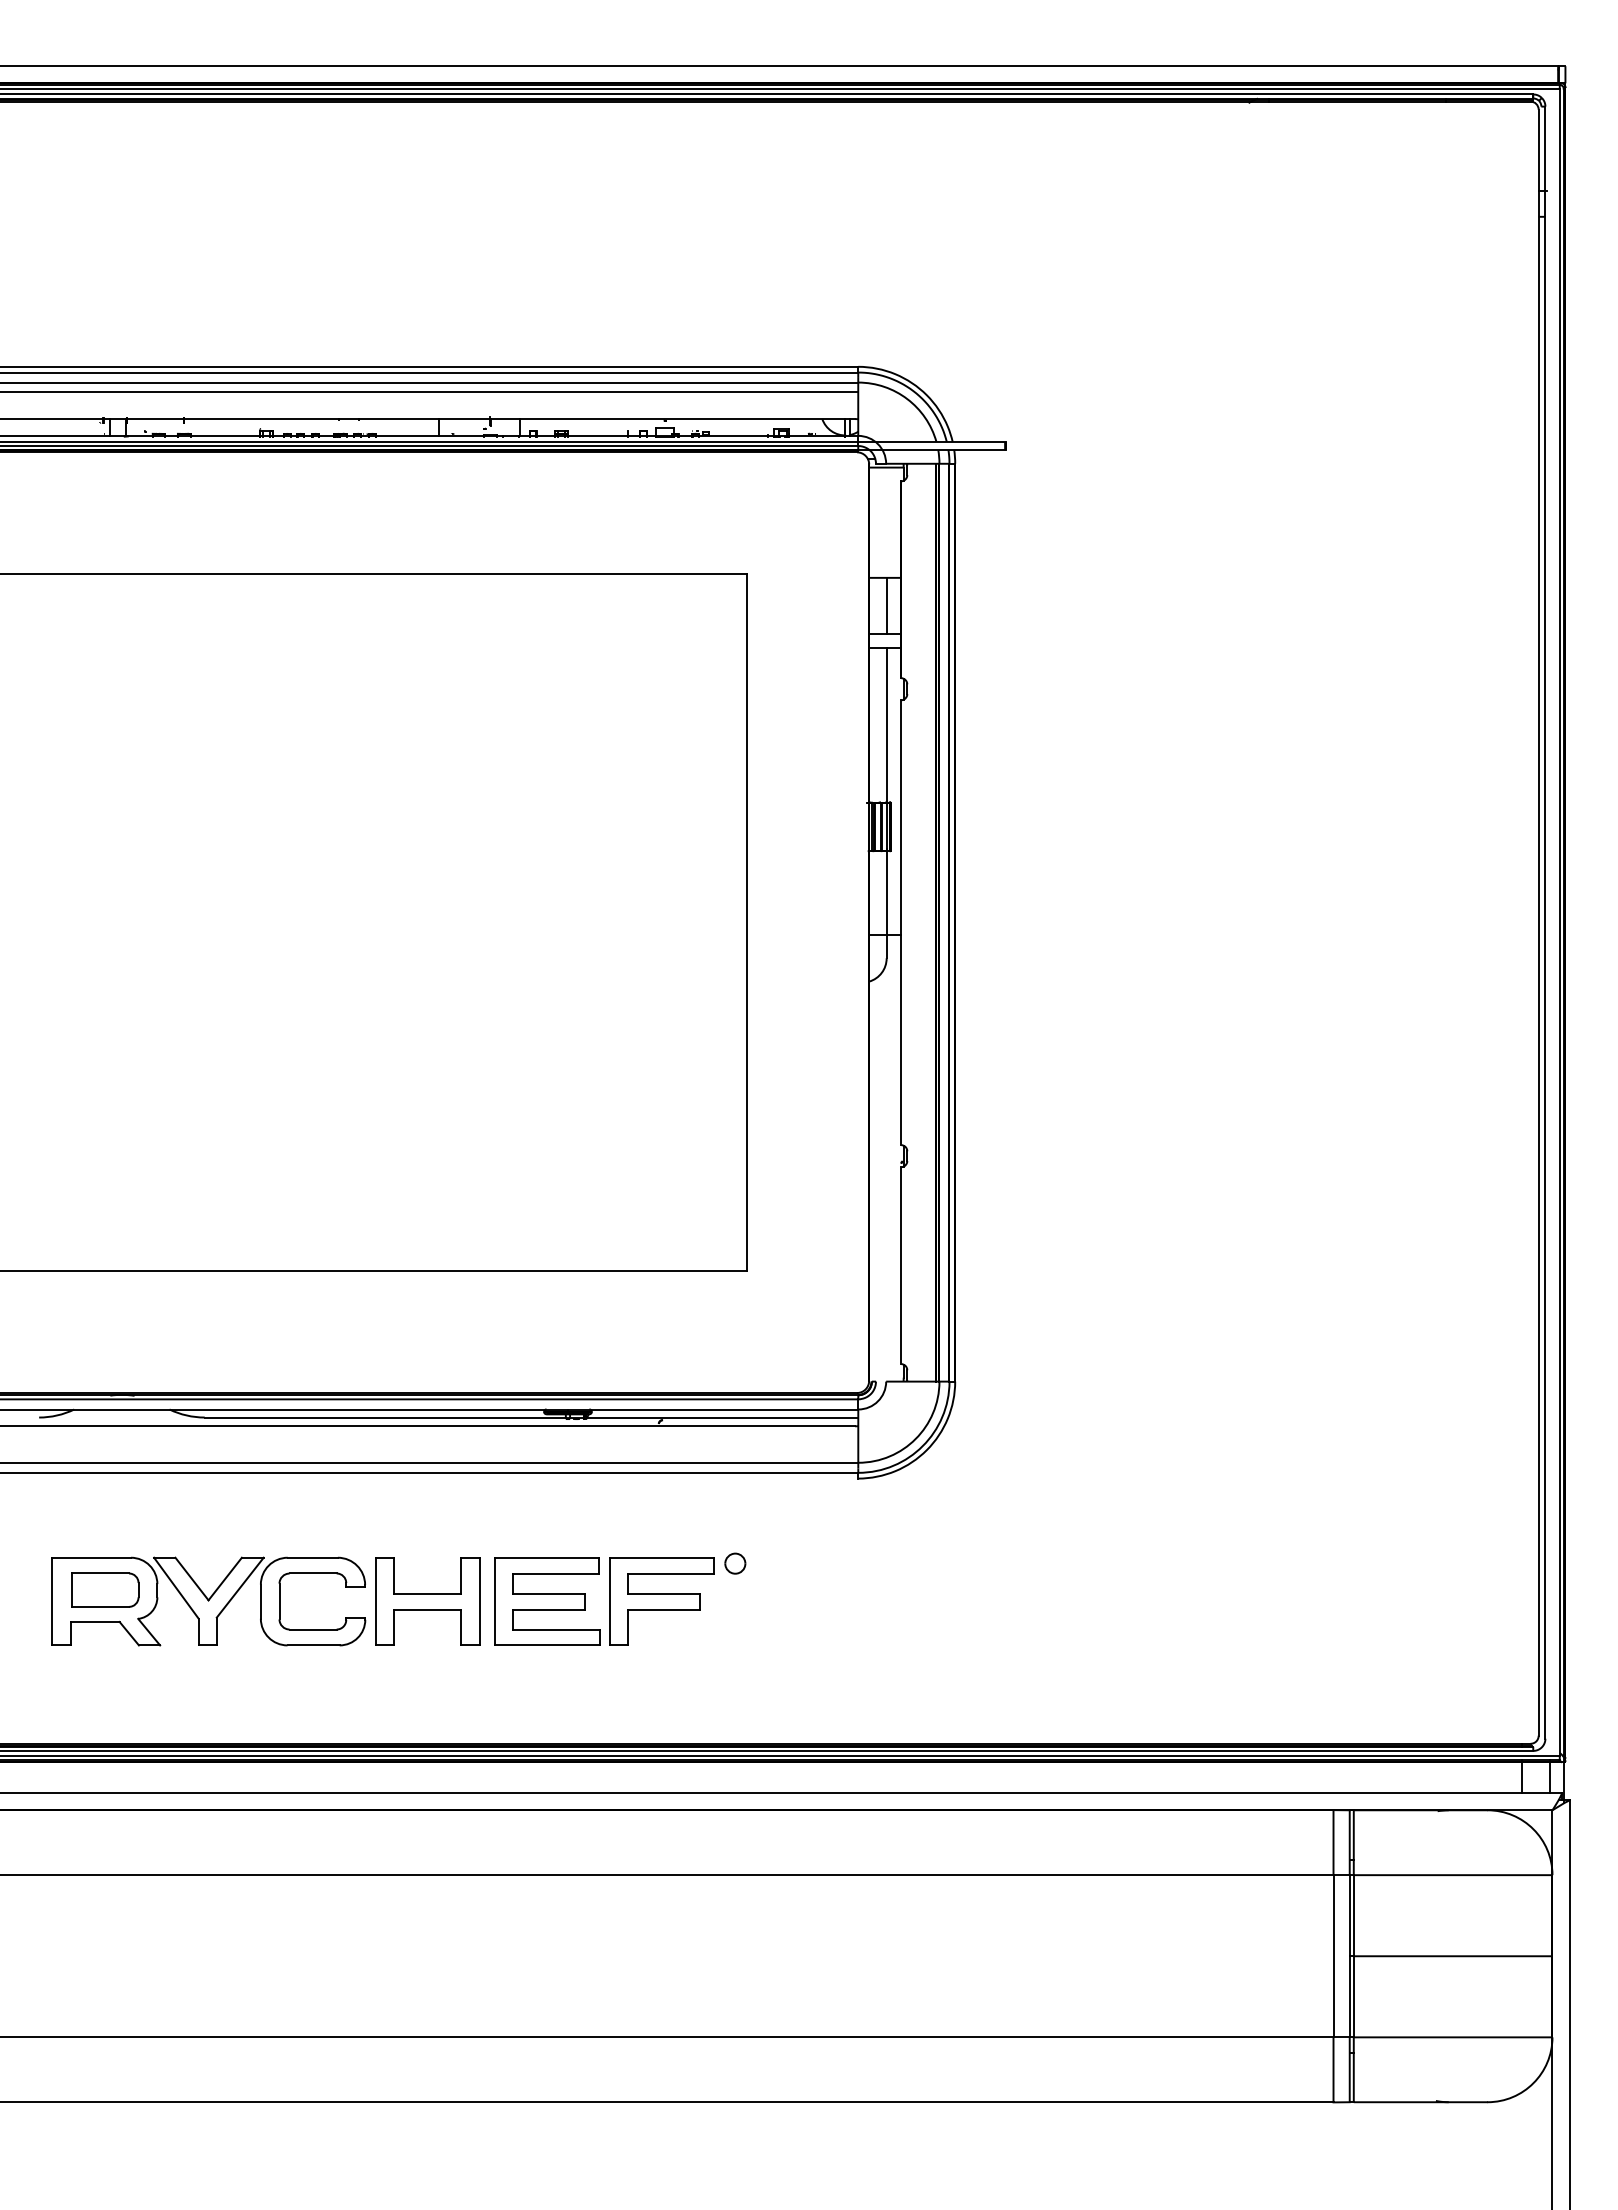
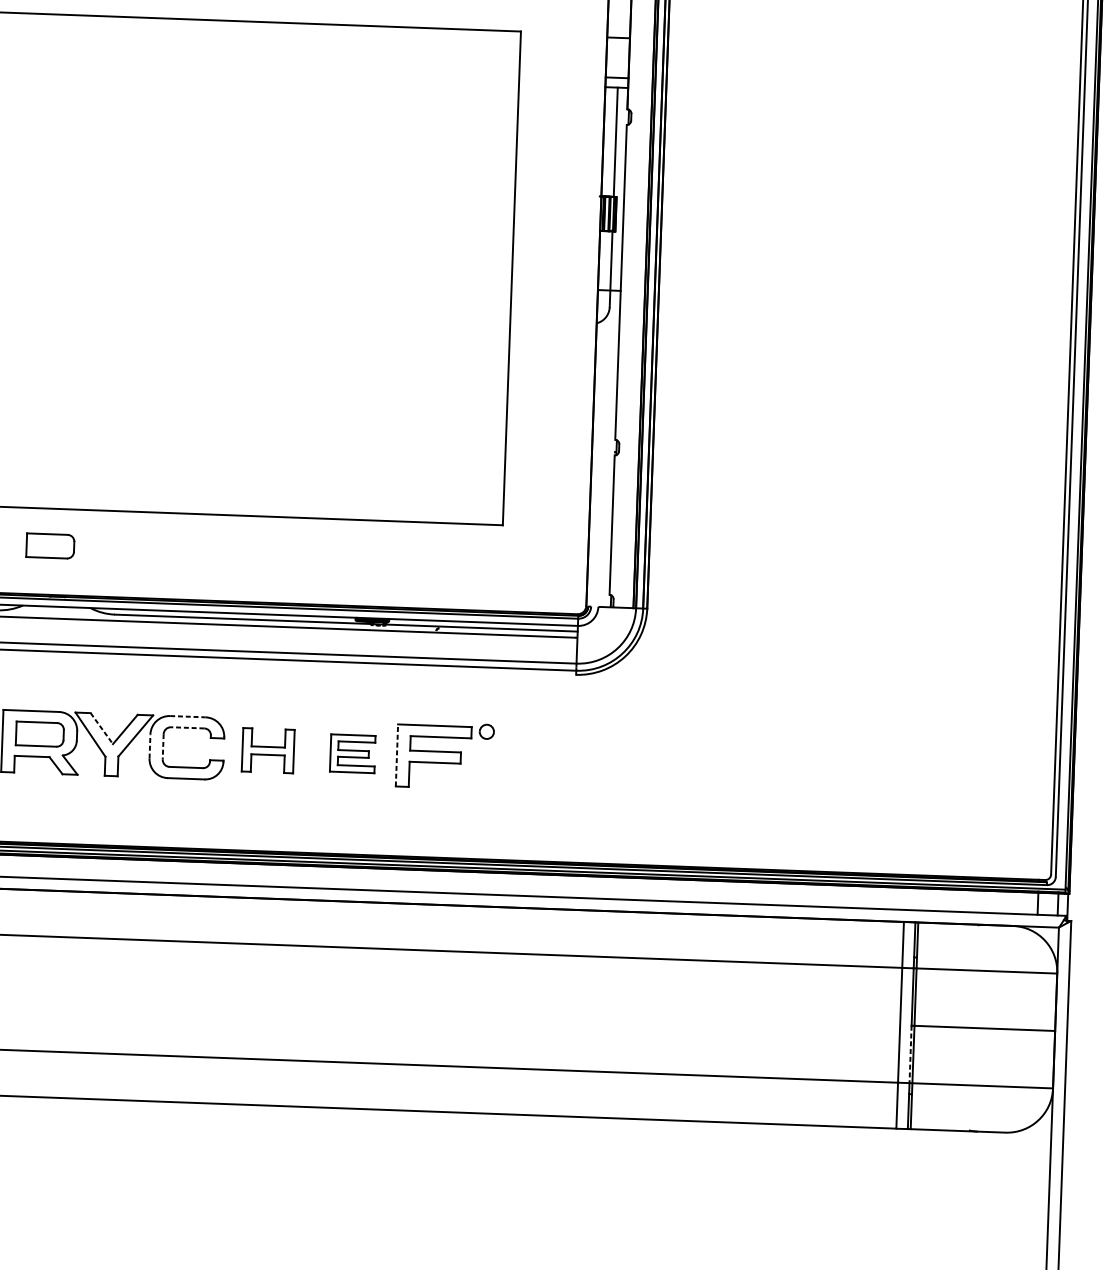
line: (886, 605) -> (618, 57), removed
part: (110, 1323) -> (50, 545), added
line: (313, 1557) -> (188, 716), solid -> dashed
line: (313, 1573) -> (187, 727), solid -> dashed
line: (192, 1579) -> (102, 728), solid -> dashed
line: (260, 1601) -> (149, 746), solid -> dashed
line: (279, 1601) -> (163, 746), solid -> dashed
part: (427, 1601) -> (267, 750), size x0.7
part: (547, 1601) -> (352, 753), size x0.6
line: (609, 1601) -> (396, 755), solid -> dashed
line: (1349, 1996) -> (910, 1054), solid -> dashed

